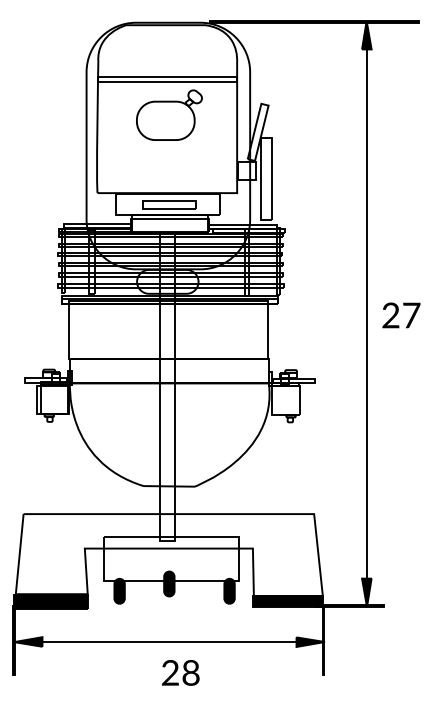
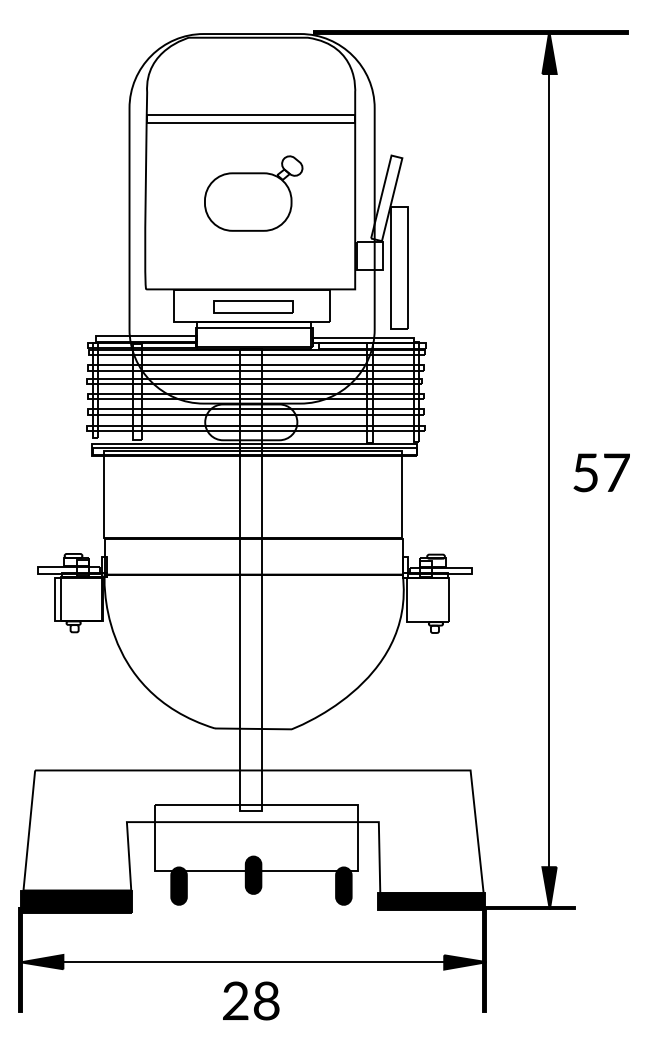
part: (169, 114) -> (253, 192), moved
text: (390, 315) -> (585, 472), 27 -> 57
text: (180, 672) -> (250, 1000), moved

